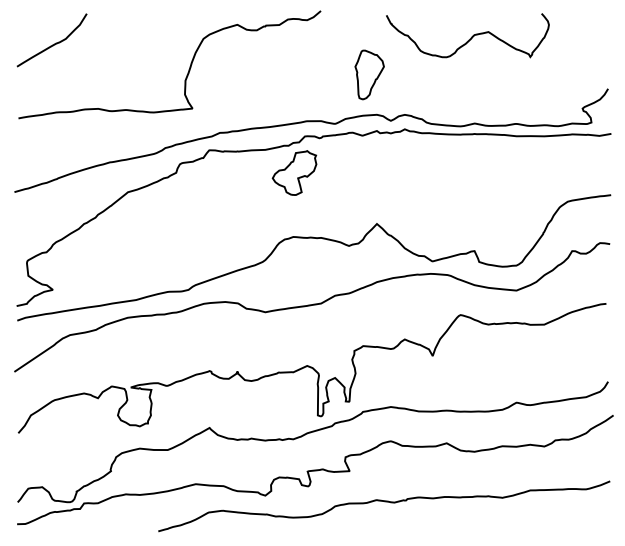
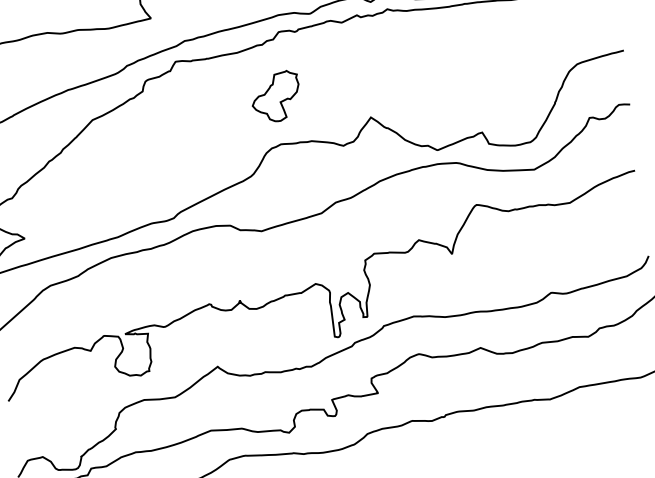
part: (294, 172) -> (275, 96), moved

